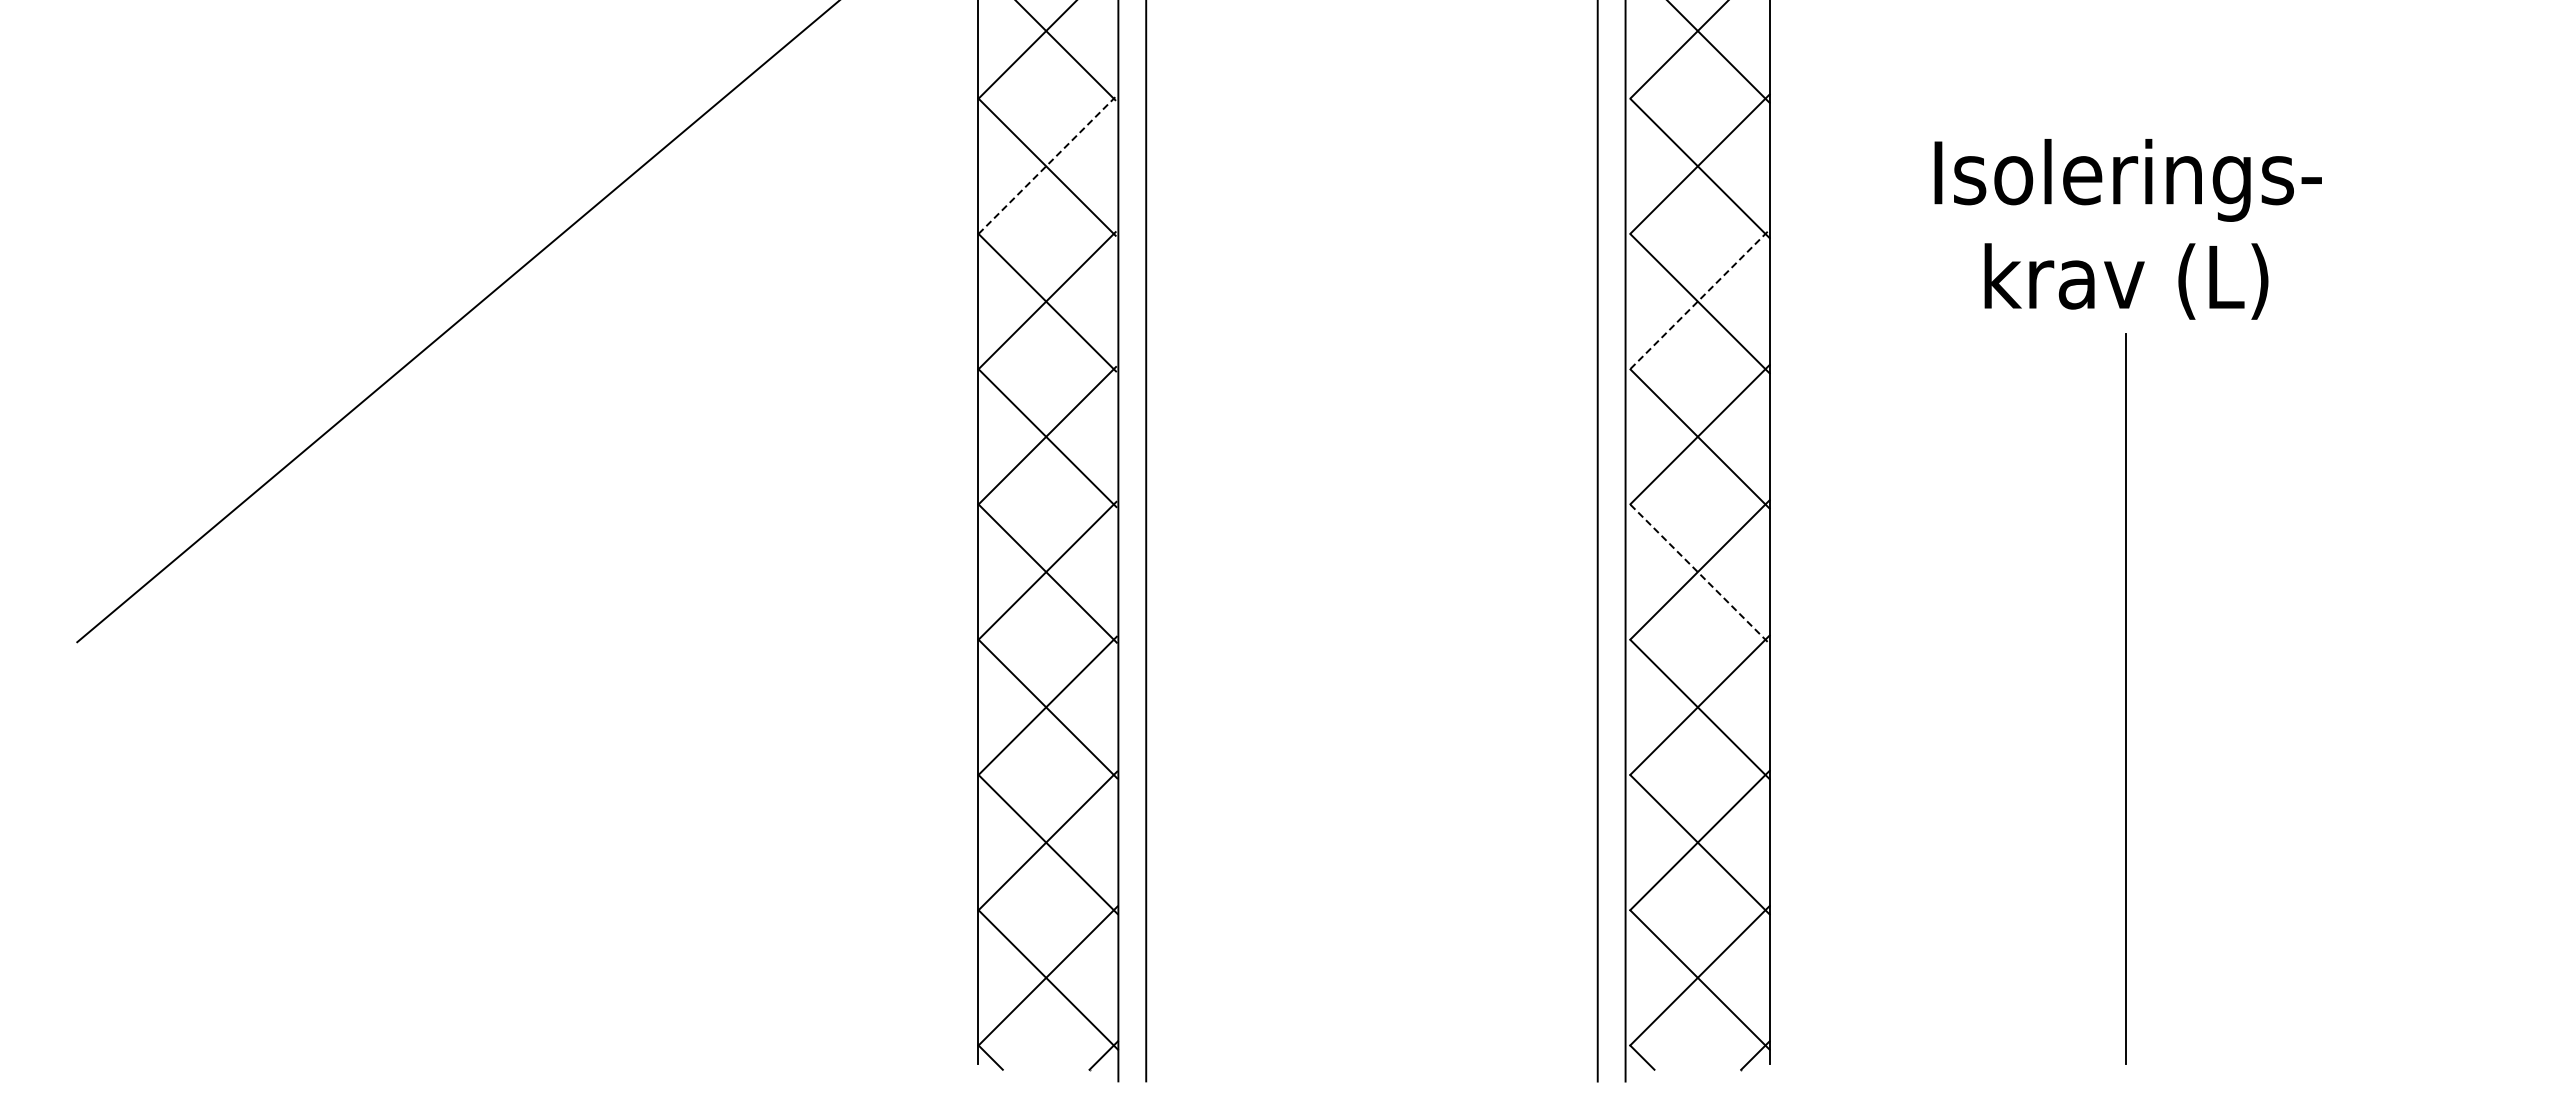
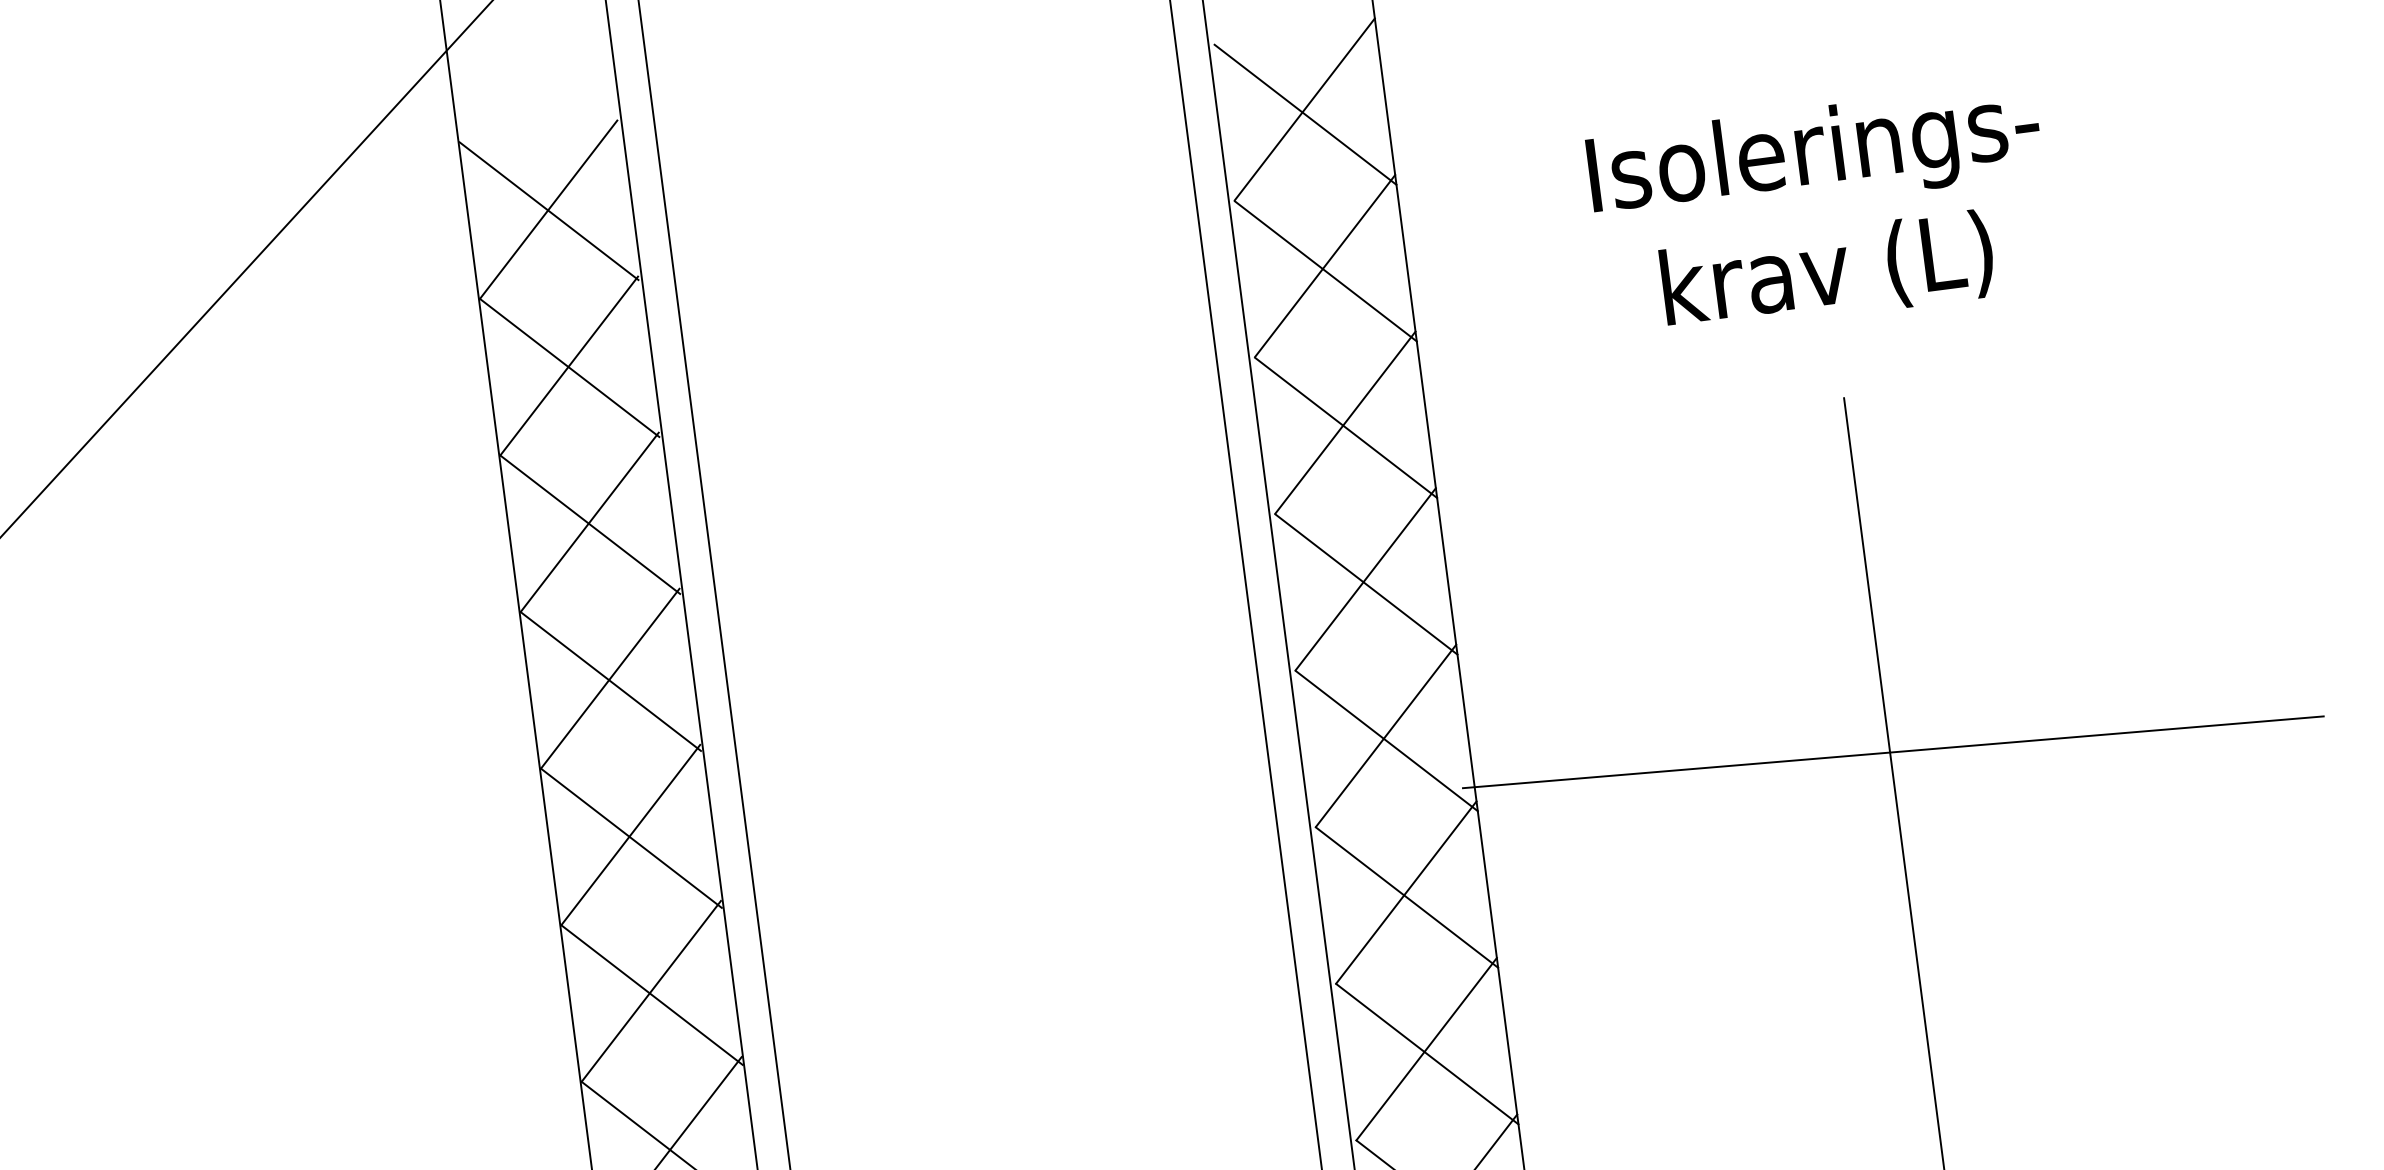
line: (1046, 165) -> (568, 366), dashed -> solid
text: (2127, 229) -> (1821, 212), moved
line: (1700, 298) -> (1345, 421), dashed -> solid
line: (1700, 574) -> (1387, 741), dashed -> solid
line: (2128, 639) -> (1892, 752), added

